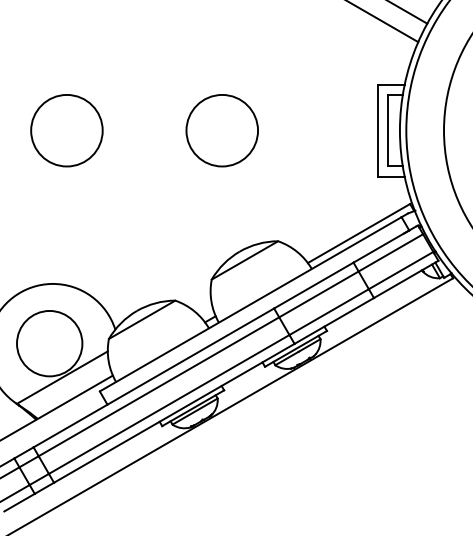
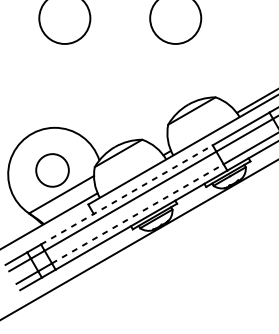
circle: (49, 343) -> (52, 170), size x0.7
line: (153, 377) -> (126, 194), solid -> dashed
line: (169, 404) -> (138, 213), solid -> dashed

